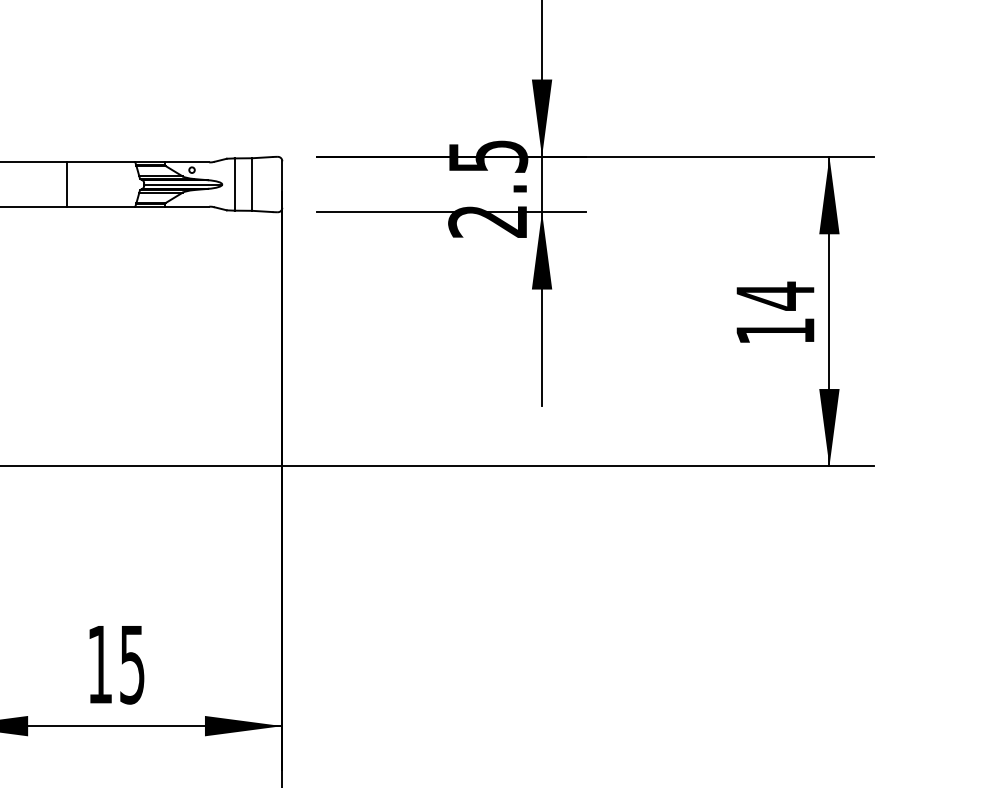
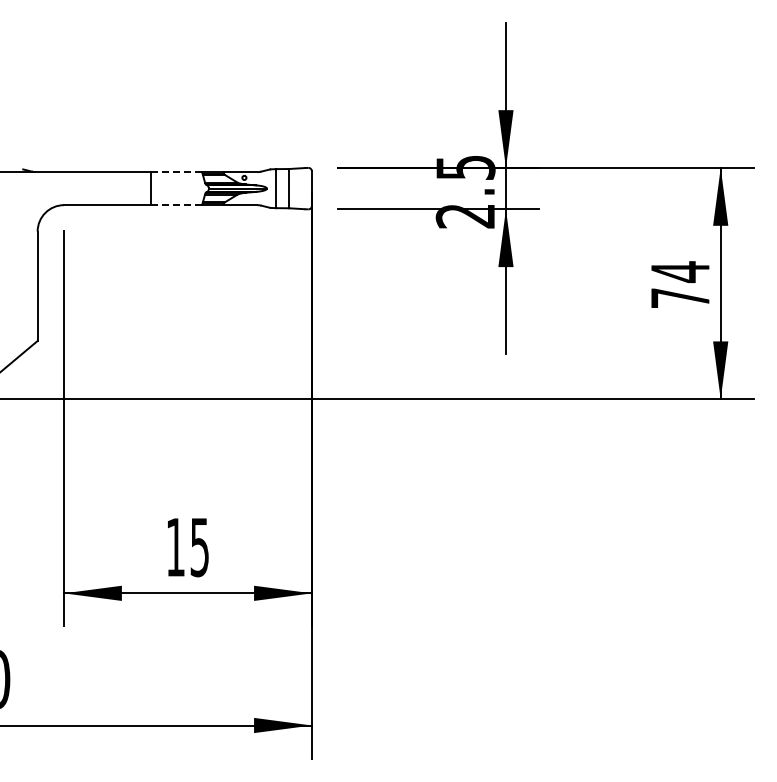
line: (101, 162) -> (176, 172), solid -> dashed
line: (101, 207) -> (176, 205), solid -> dashed
text: (775, 330) -> (680, 297), 14 -> 74

